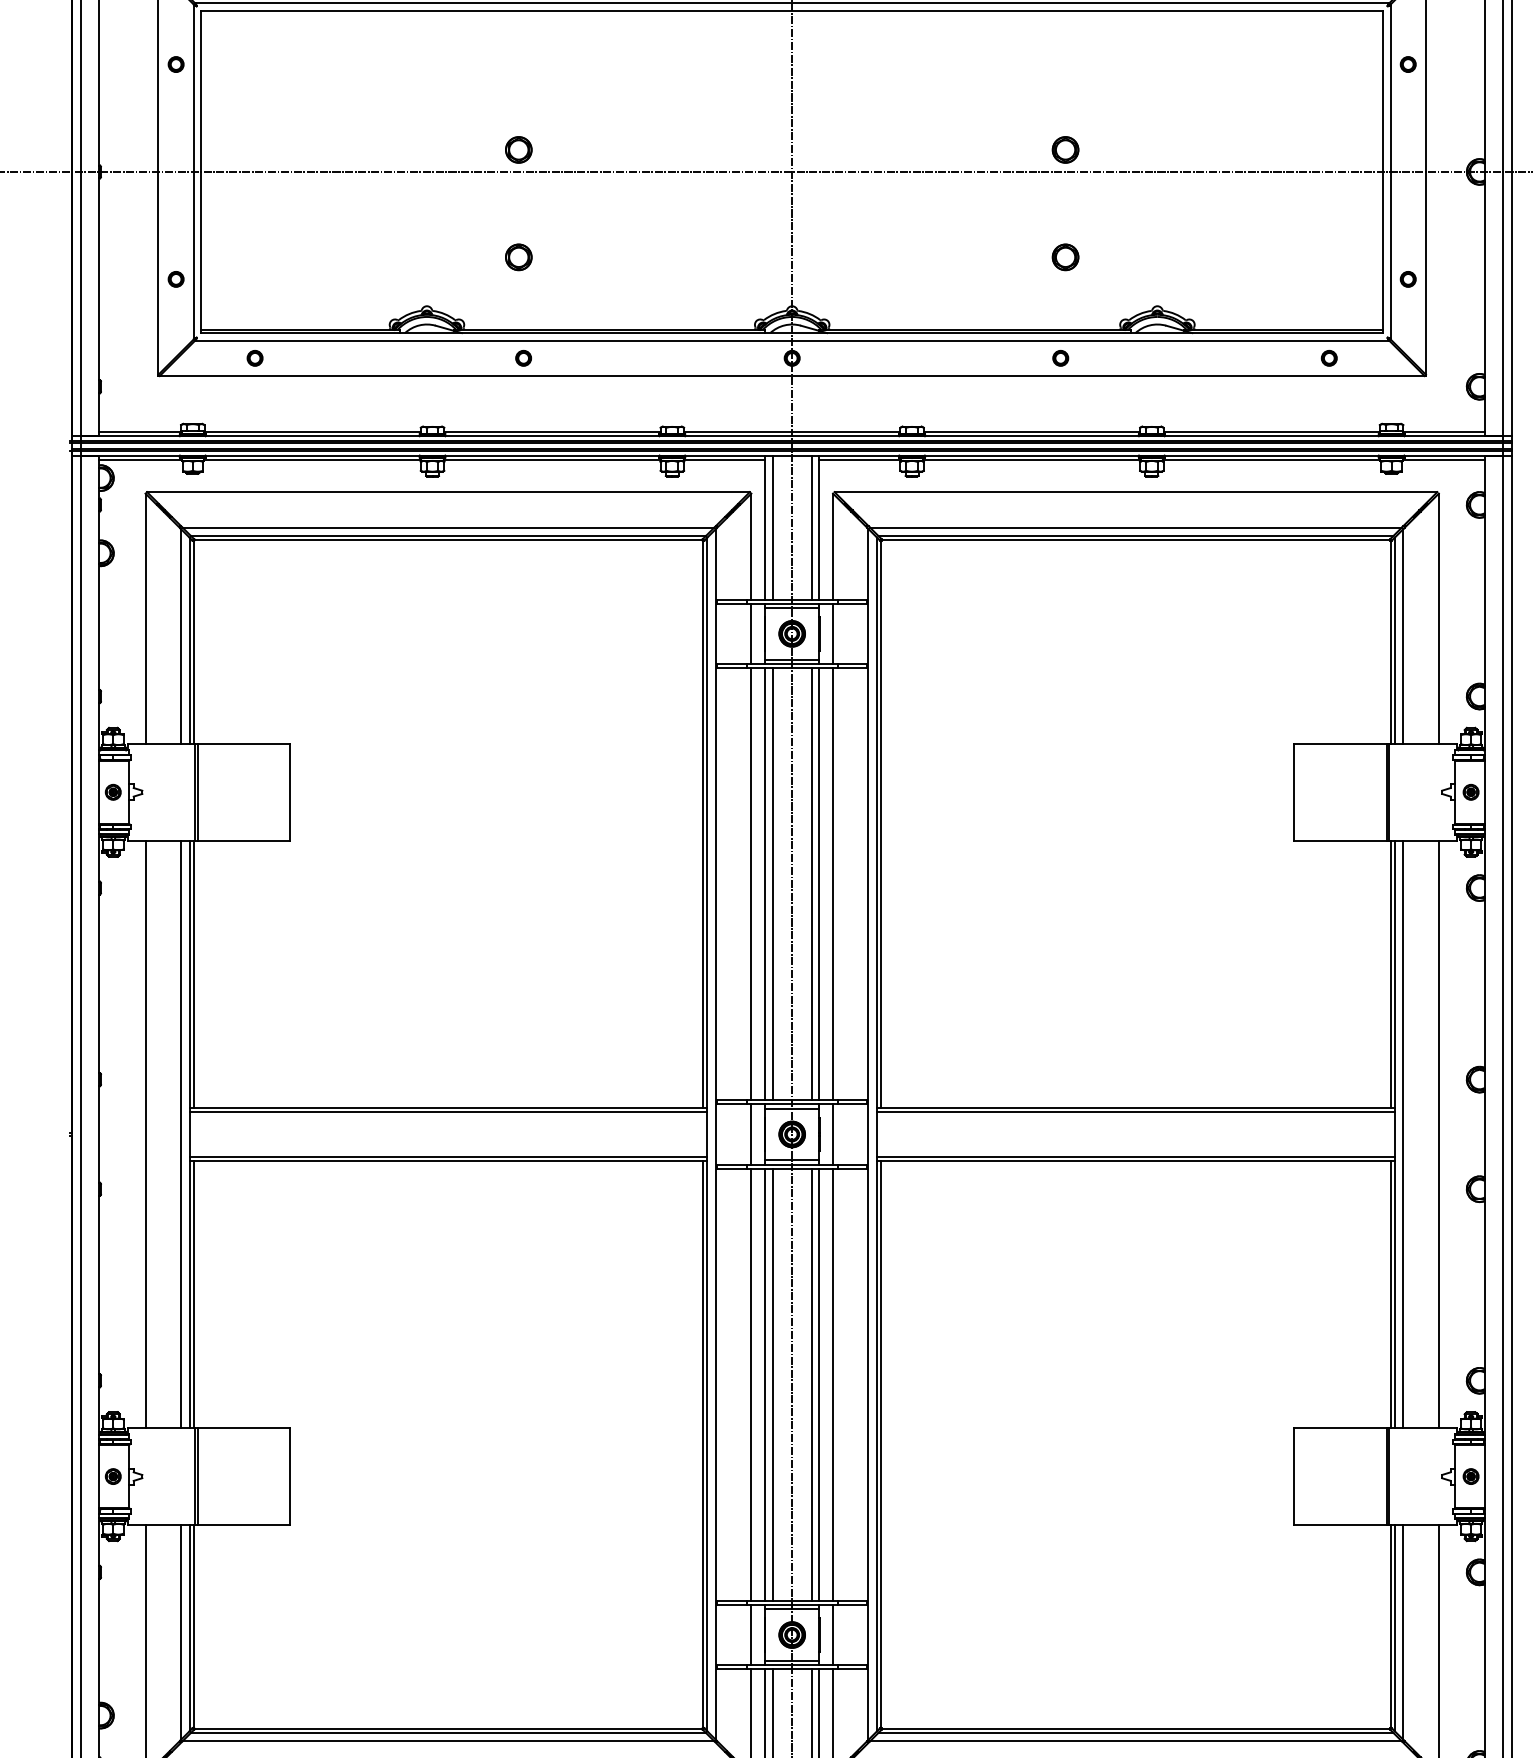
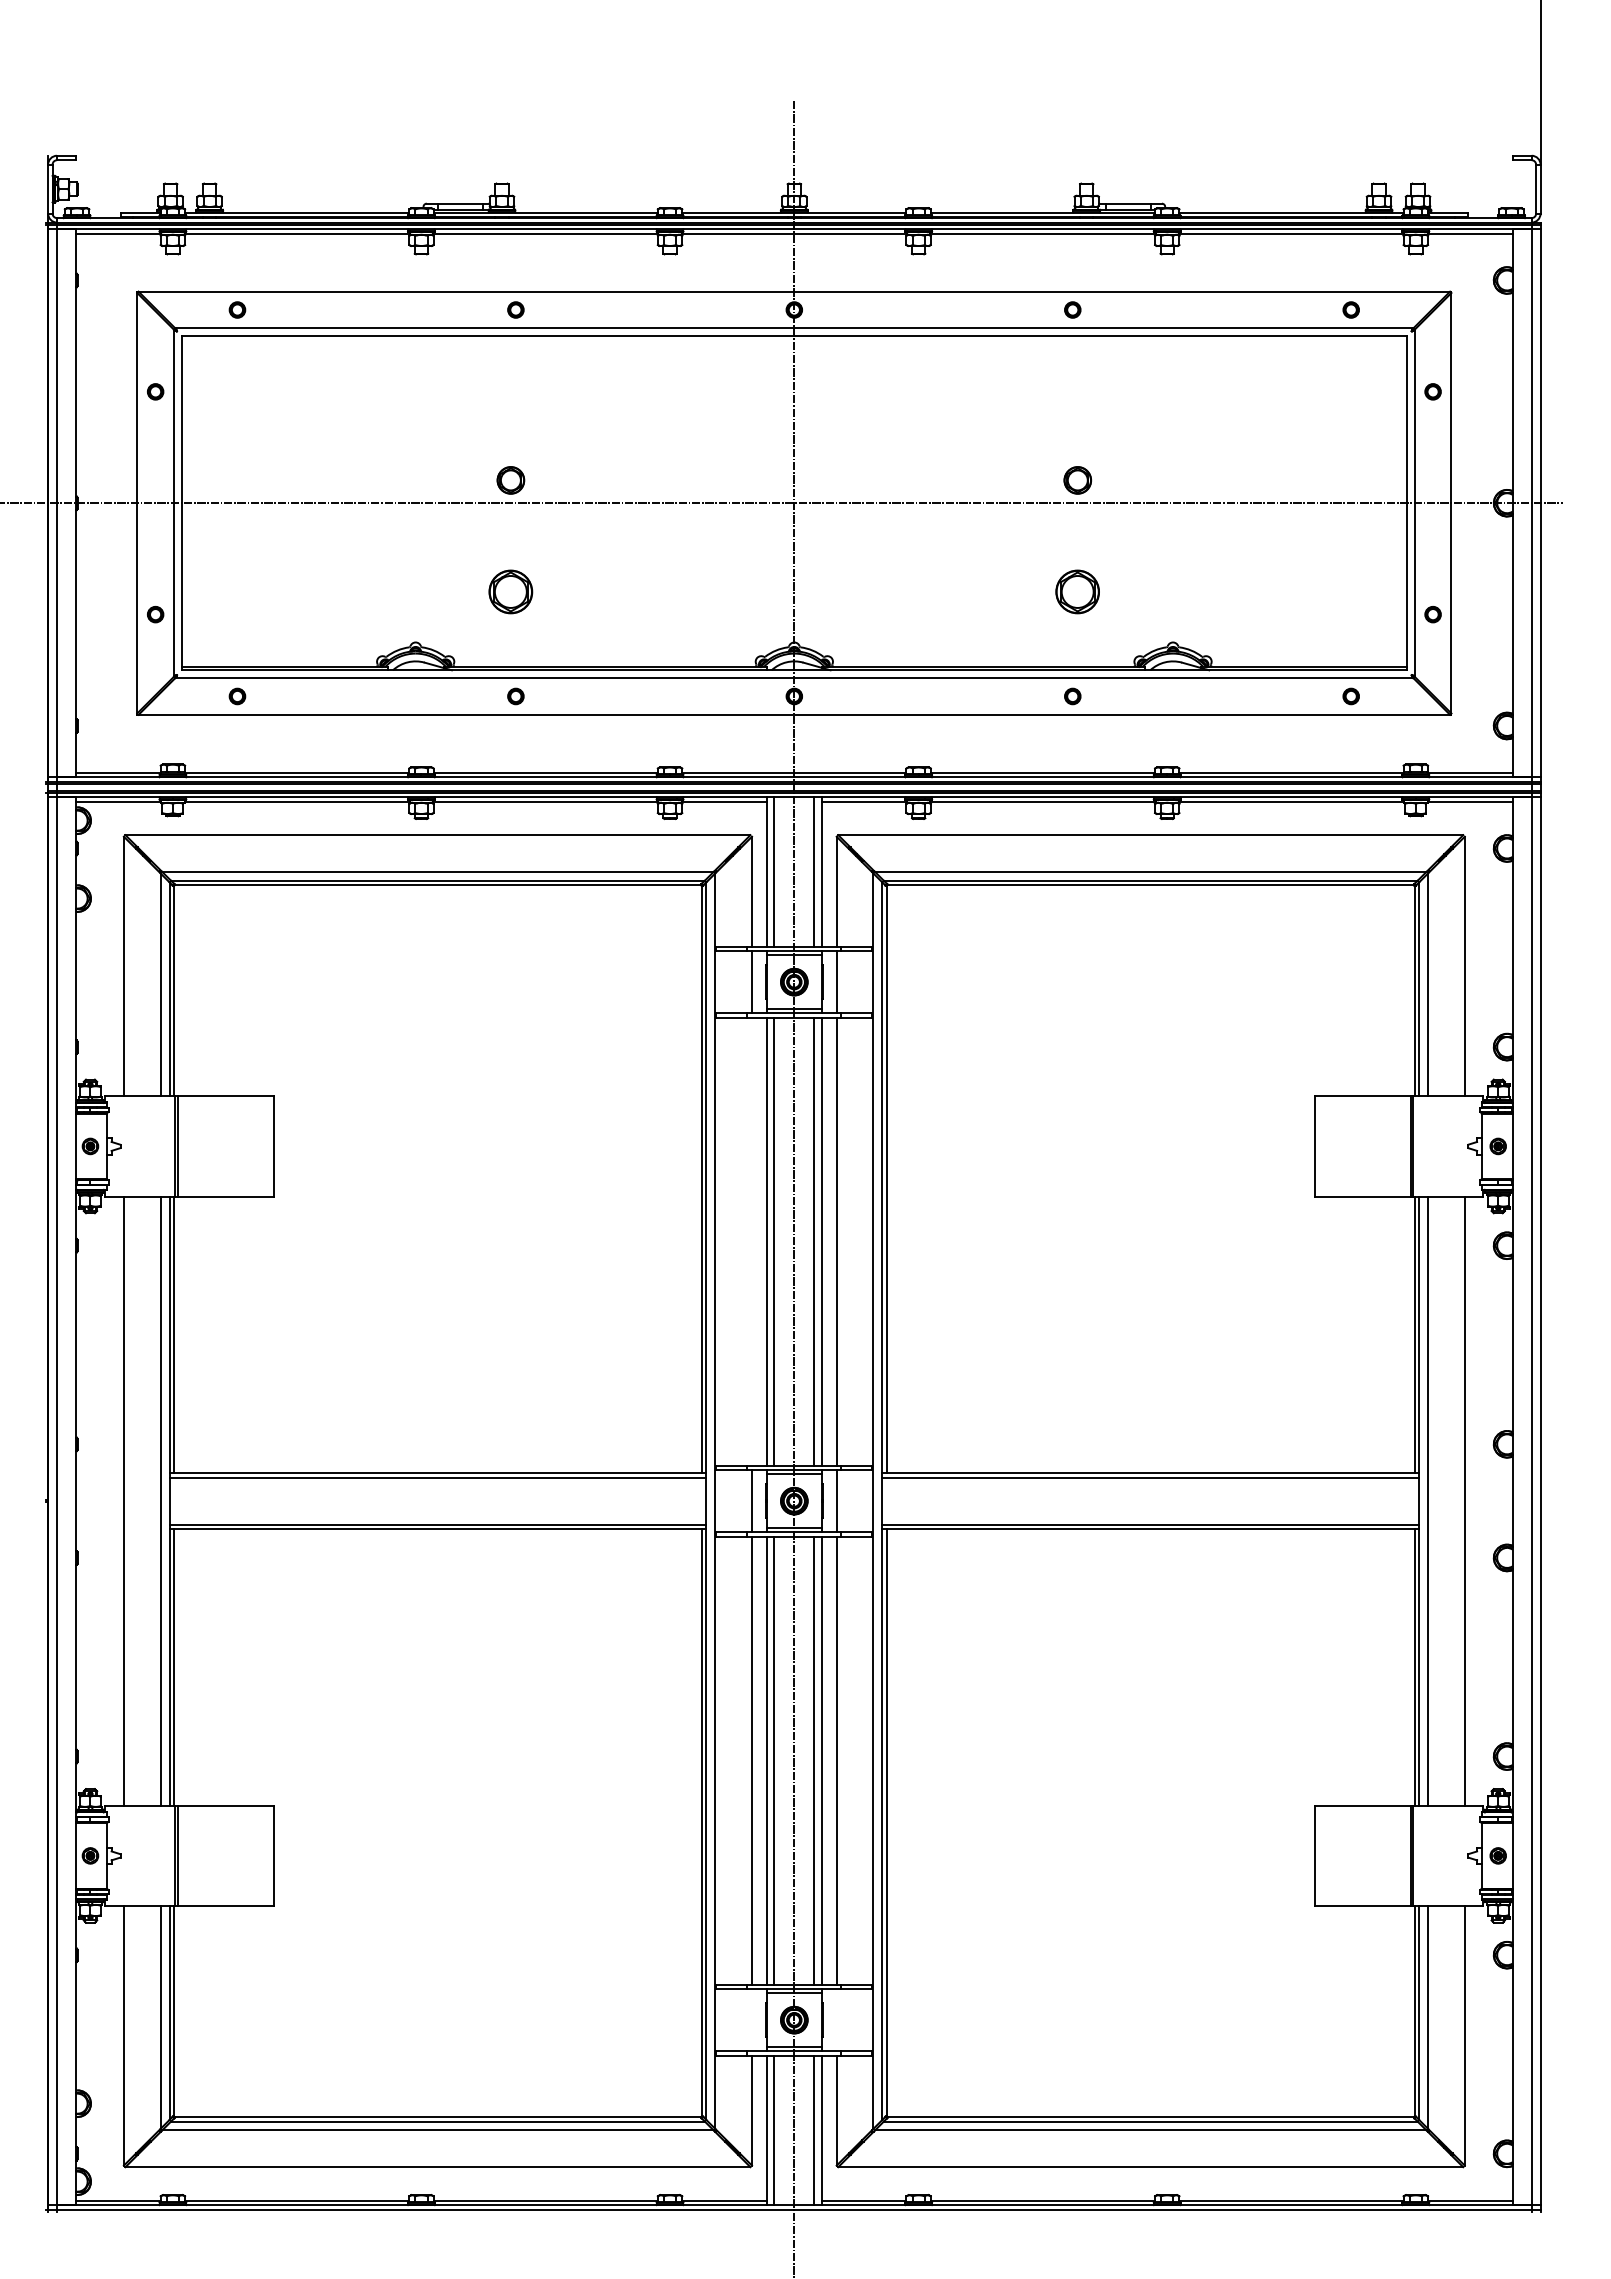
part: (518, 257) -> (510, 591), size x1.6
part: (1065, 257) -> (1077, 591), size x1.6
line: (751, 884) -> (752, 1241), removed
line: (751, 1634) -> (752, 2019), removed
line: (832, 1634) -> (836, 2019), removed

